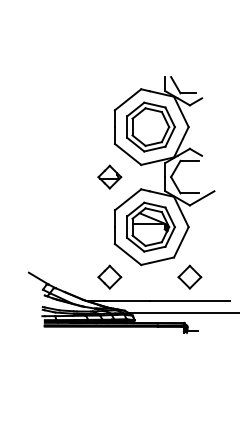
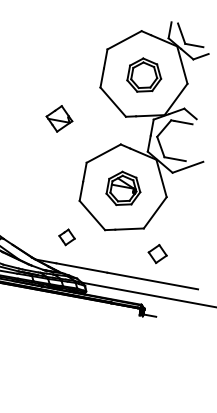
part: (150, 126) -> (144, 75), size x0.6
part: (109, 176) -> (59, 118), moved
part: (150, 226) -> (123, 188), size x0.6
part: (109, 276) -> (66, 236), size x0.6
part: (189, 276) -> (157, 253), size x0.7

